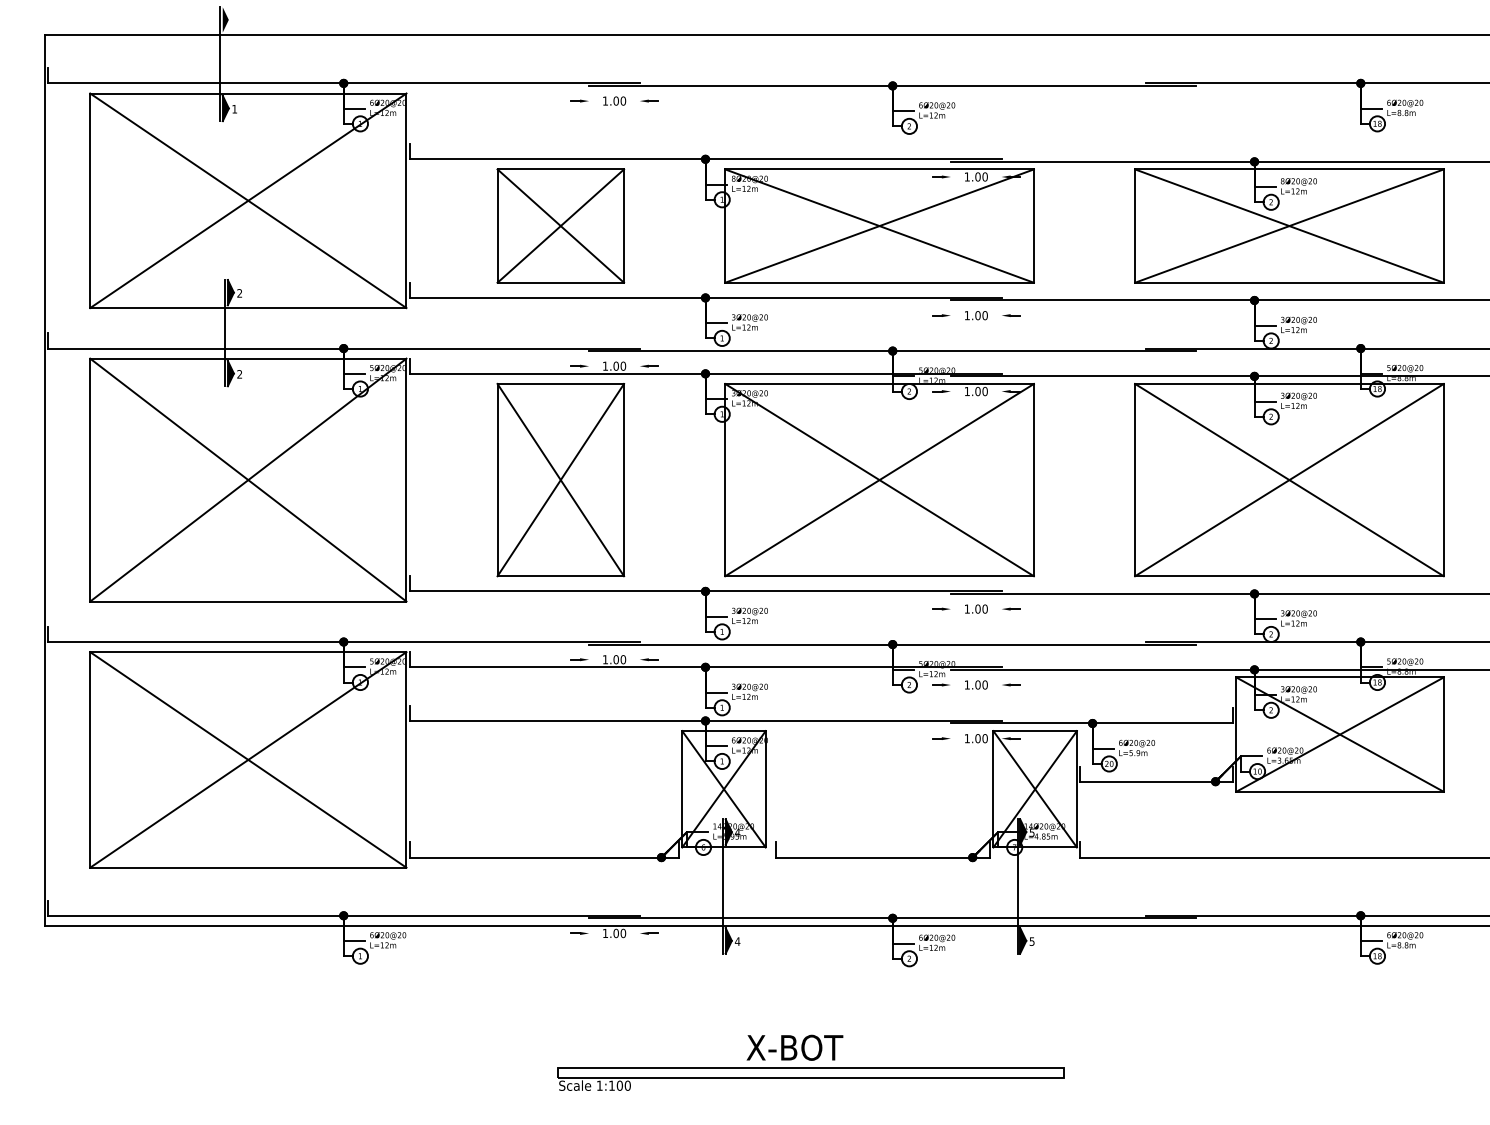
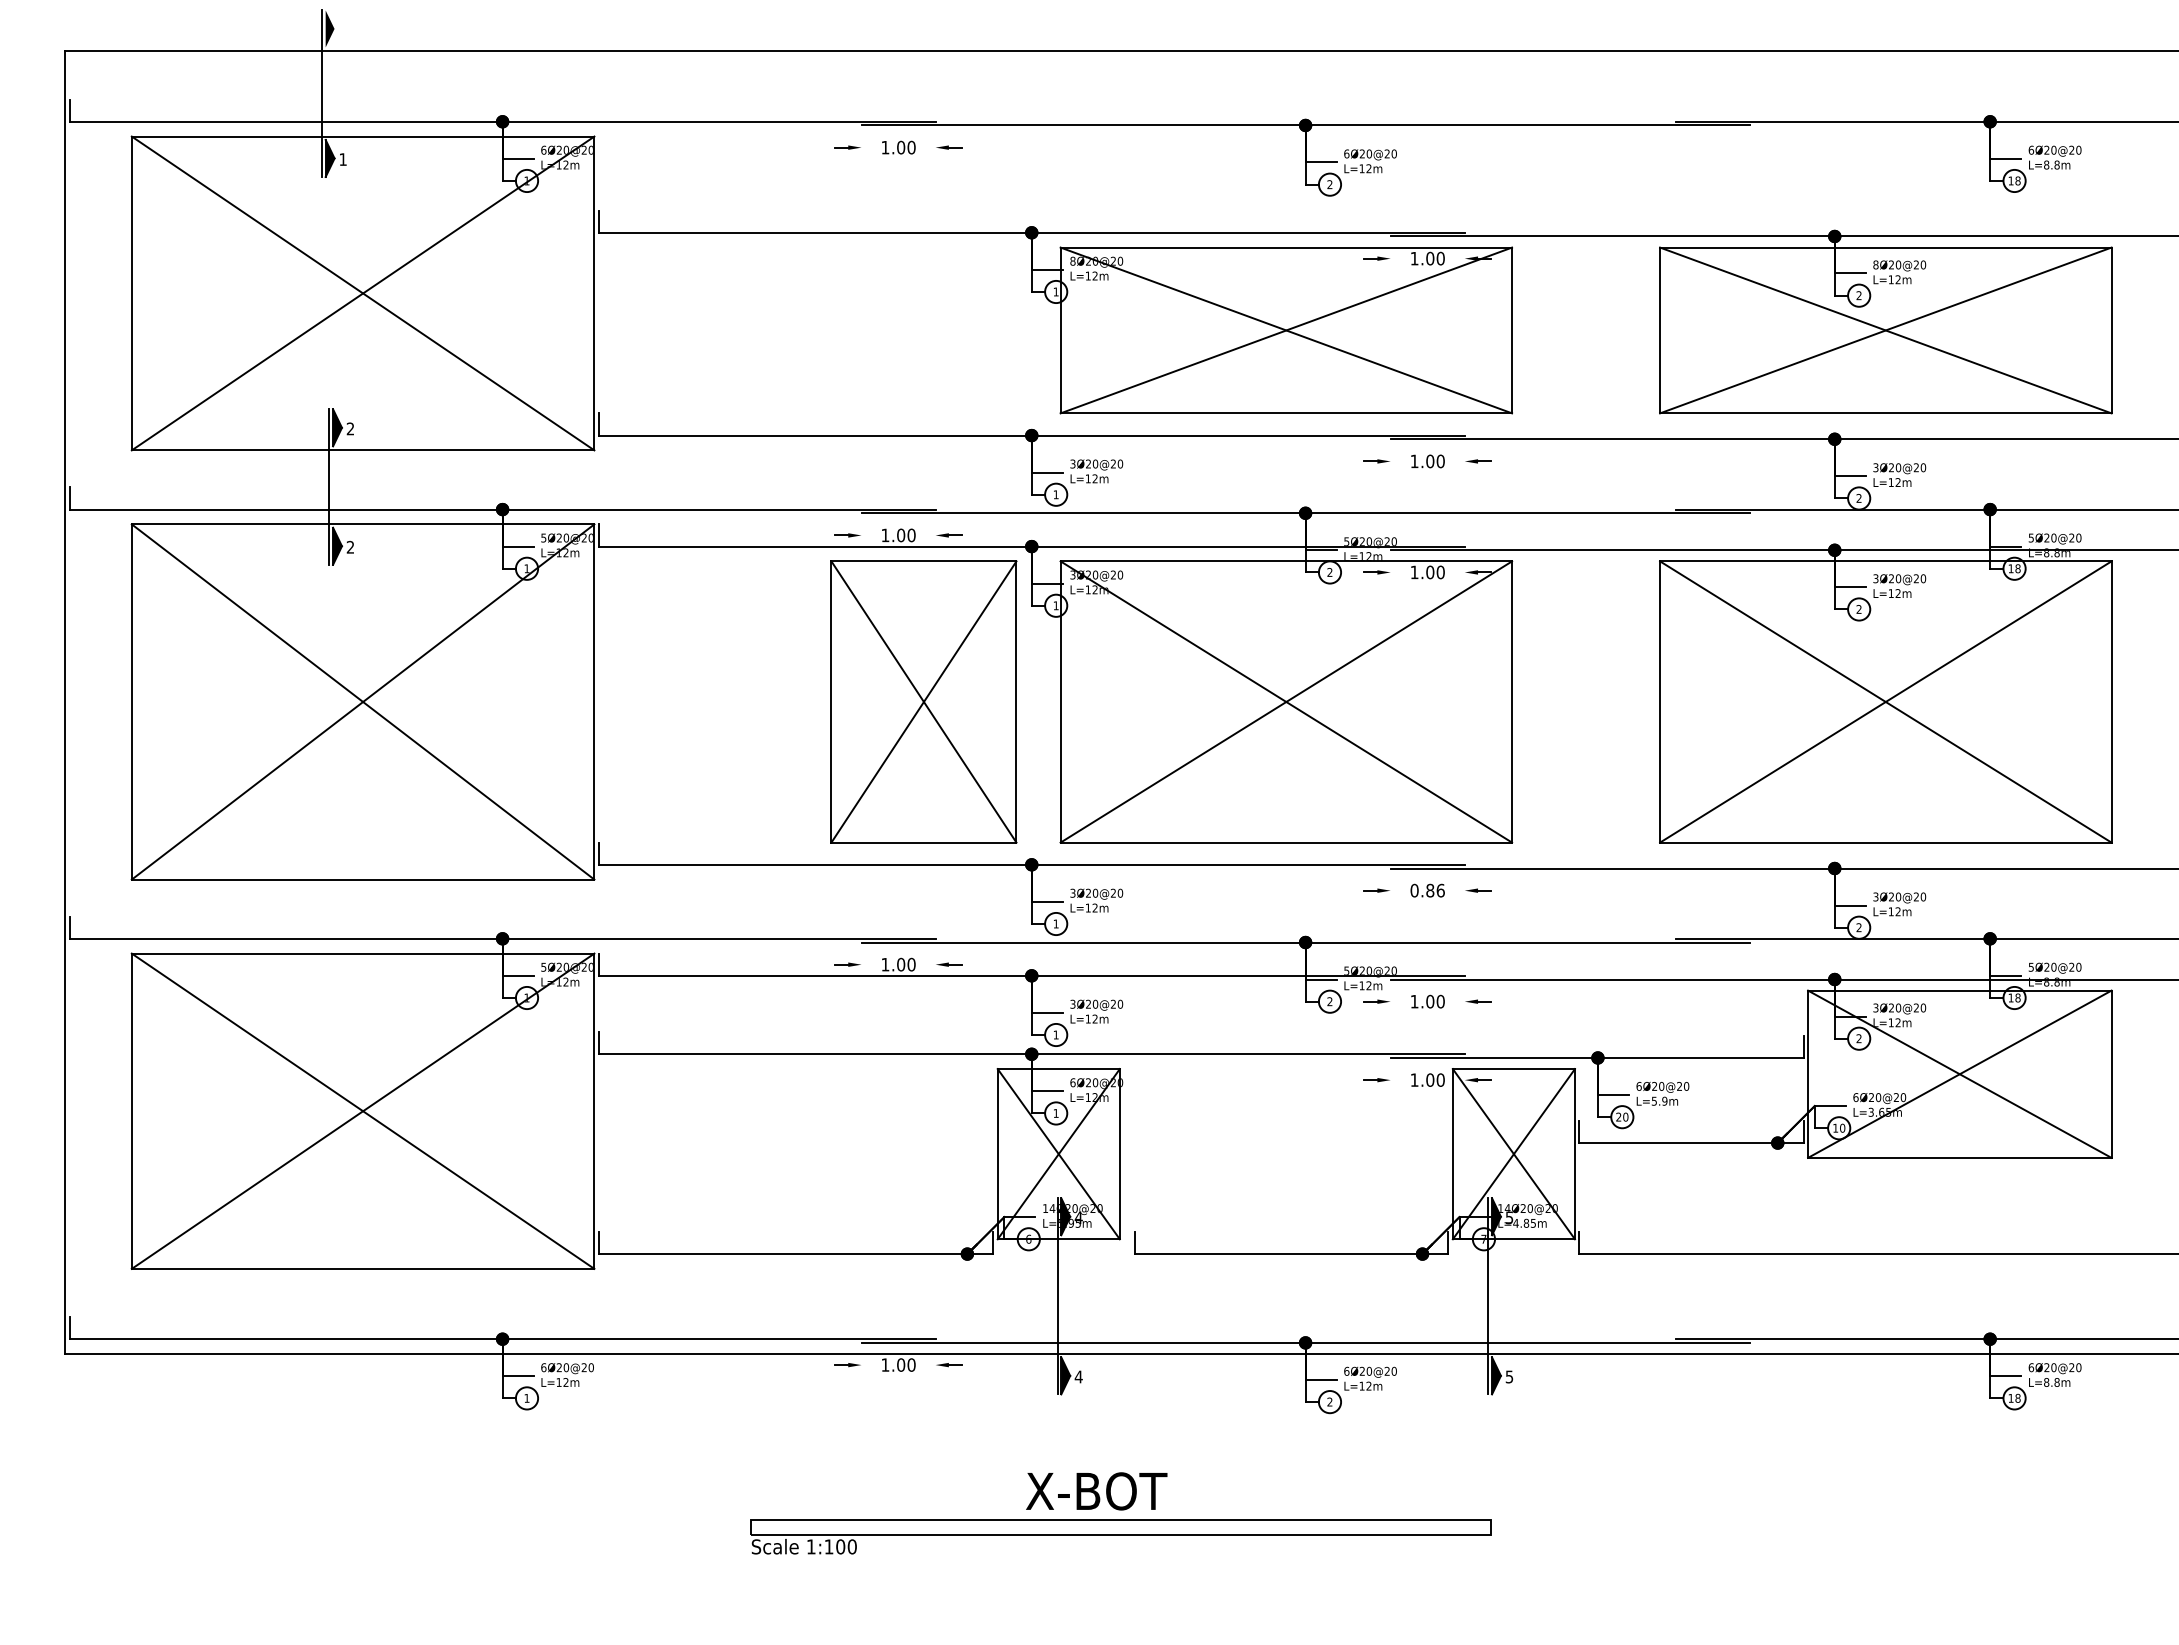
part: (560, 225) -> (819, 329), removed
part: (560, 479) -> (923, 701), moved
text: (975, 608) -> (1426, 889), 1.00 -> 0.86
part: (810, 1062) -> (1119, 1512), moved

